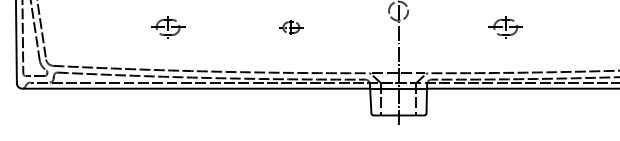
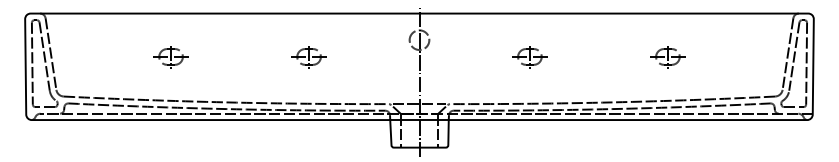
part: (167, 27) -> (170, 57), moved
part: (290, 27) -> (308, 57), size x1.43

